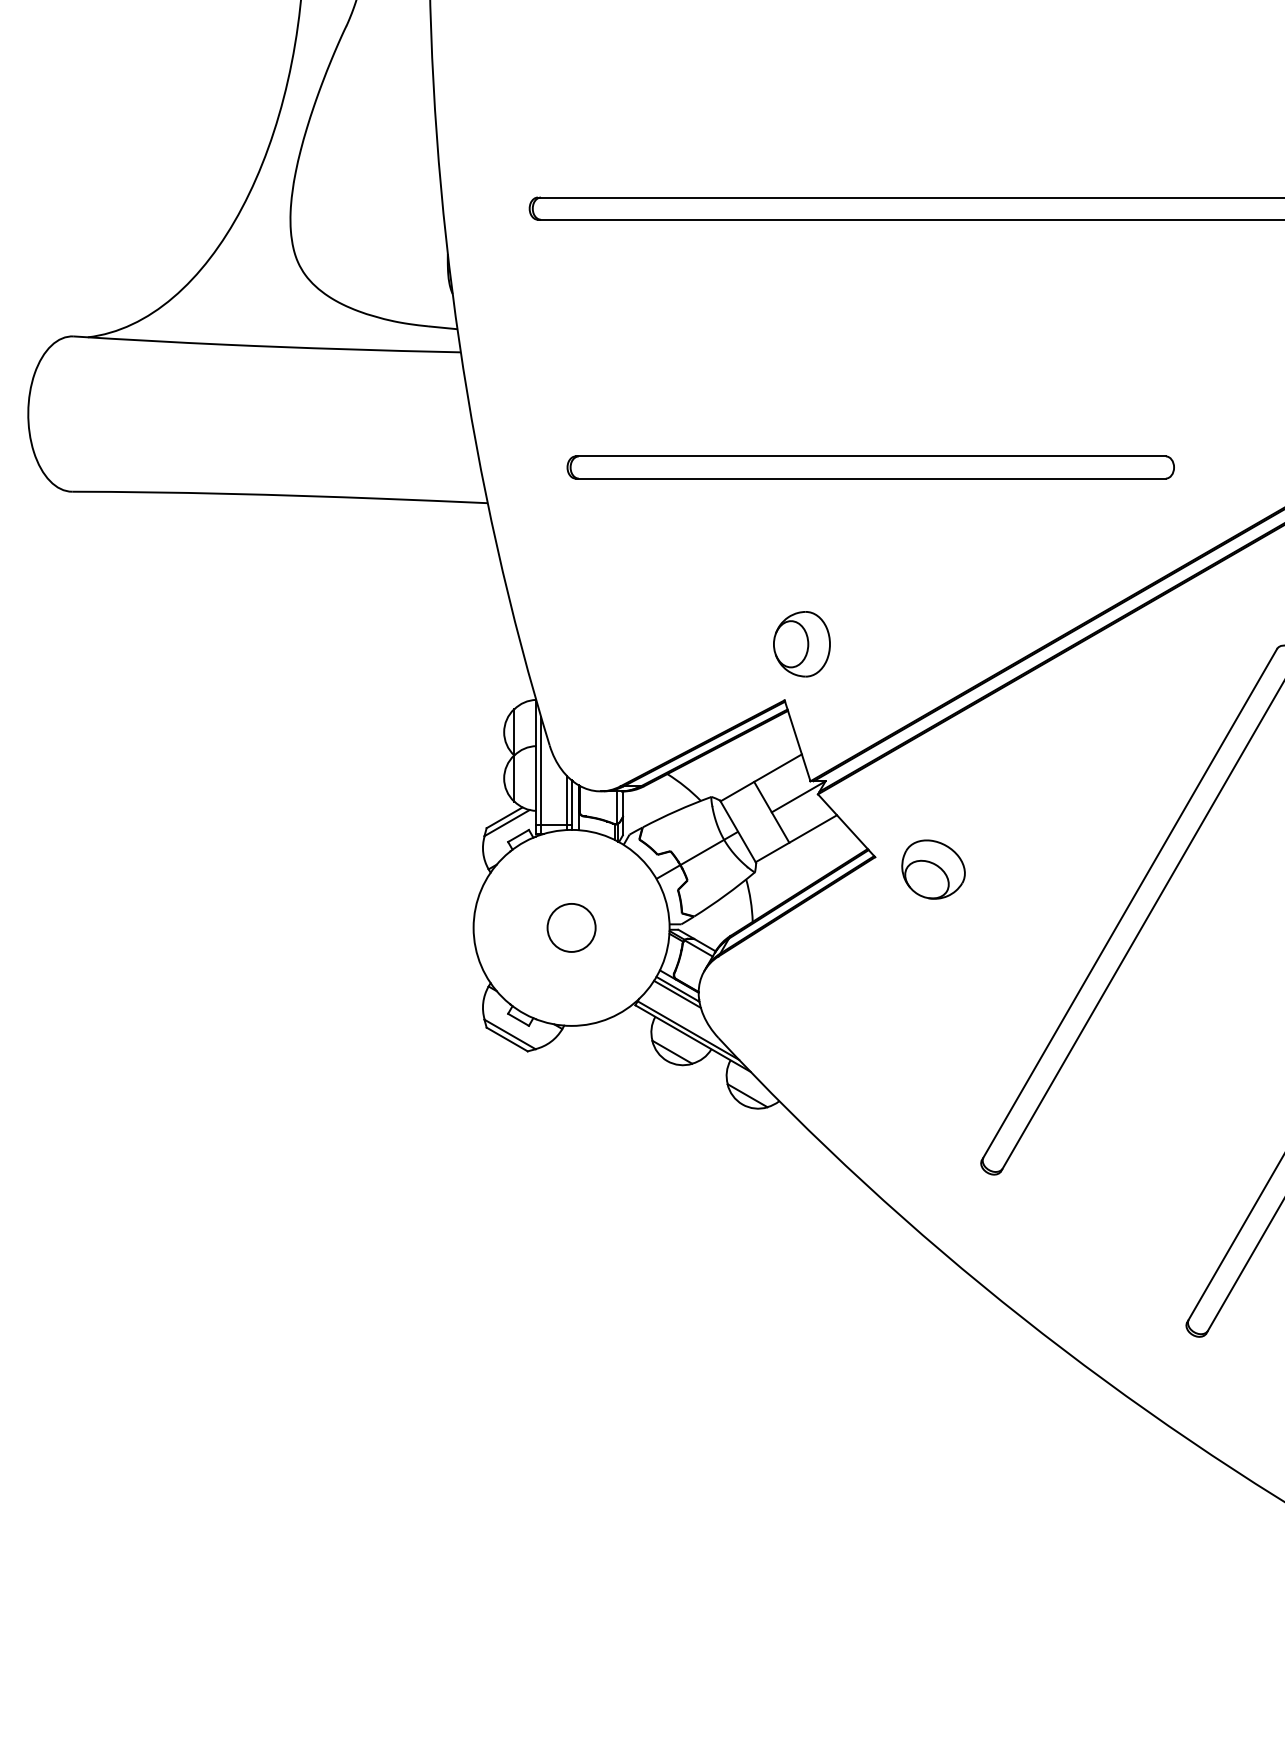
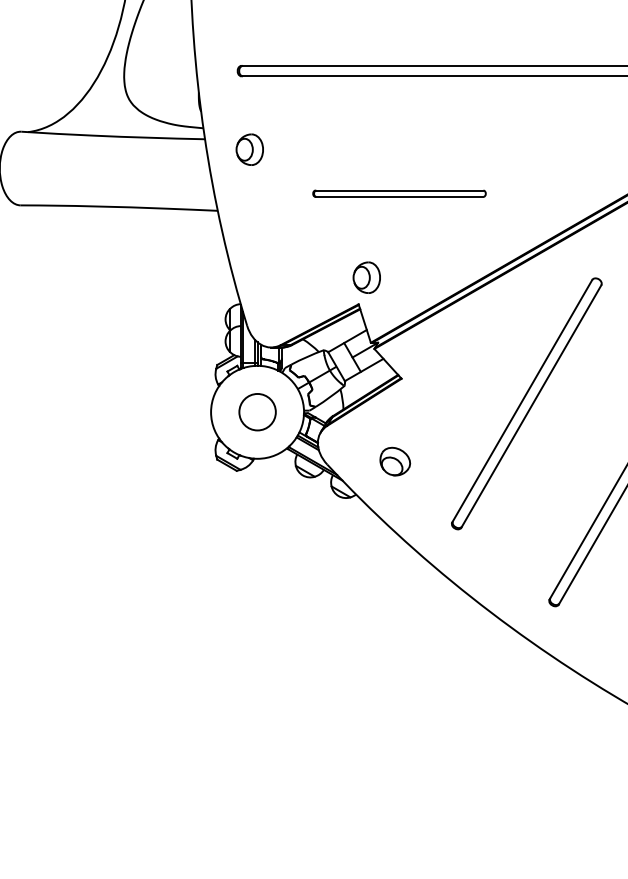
part: (554, 373) -> (249, 149), added
part: (870, 466) -> (399, 193), size x0.6
part: (934, 869) -> (395, 461), moved
circle: (571, 928) -> (257, 412), size x1.6

